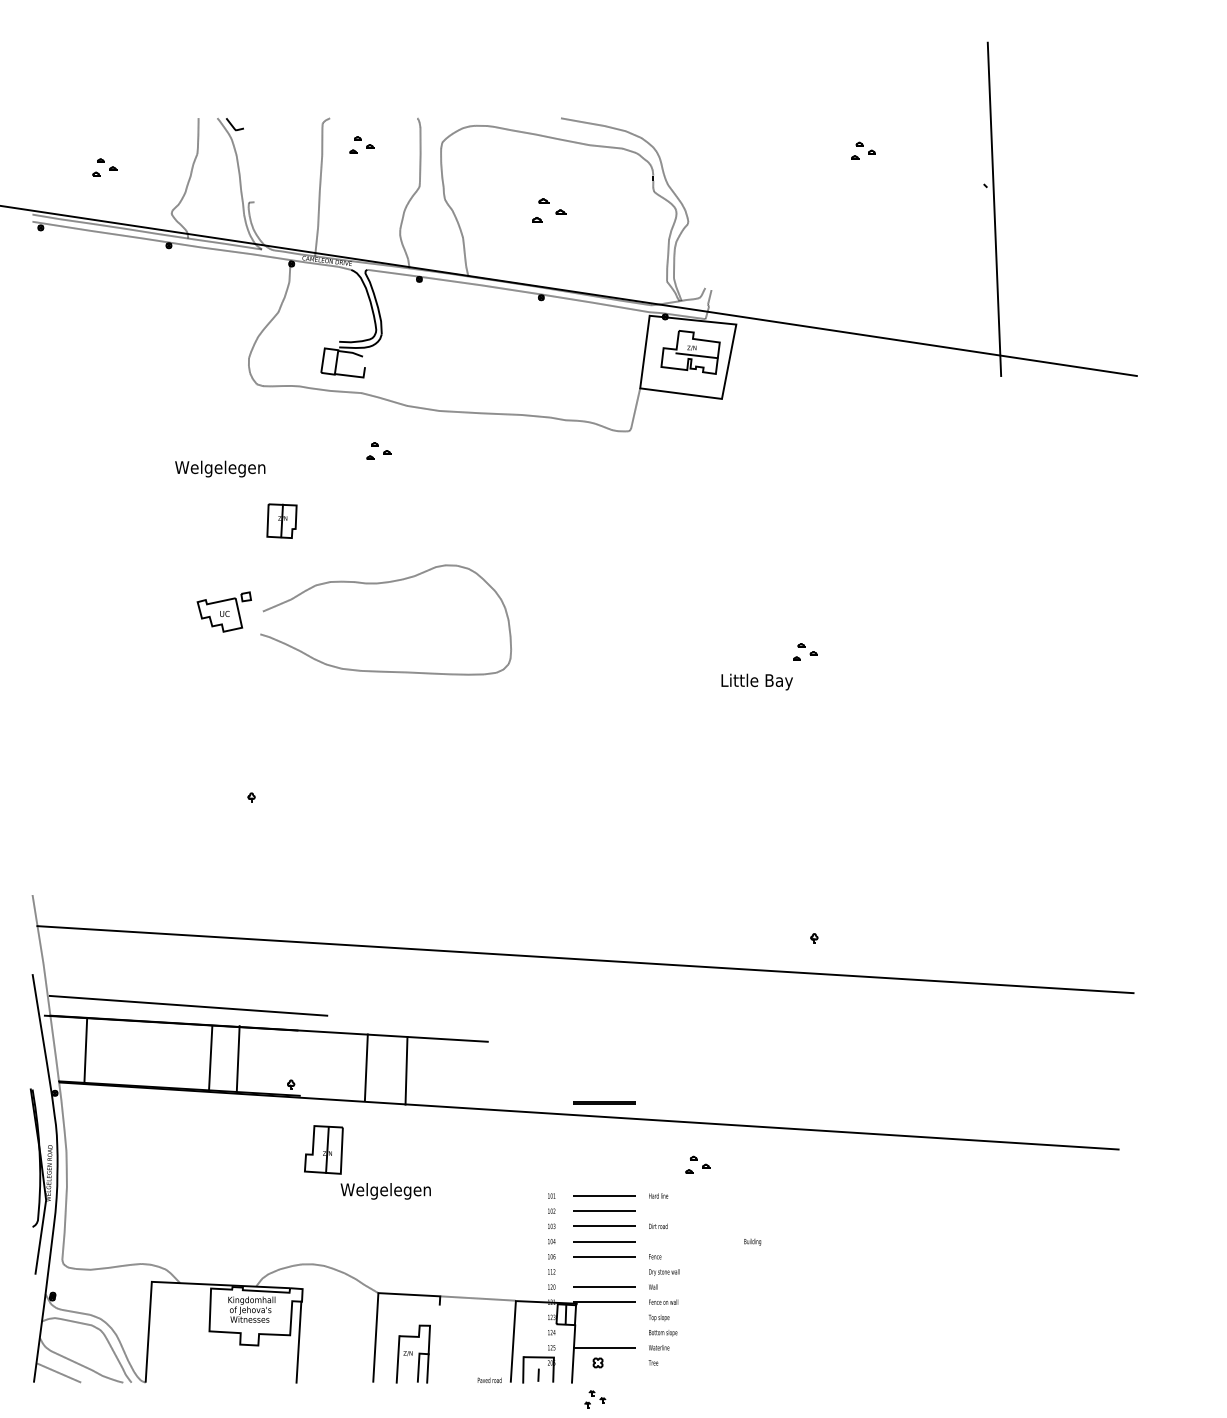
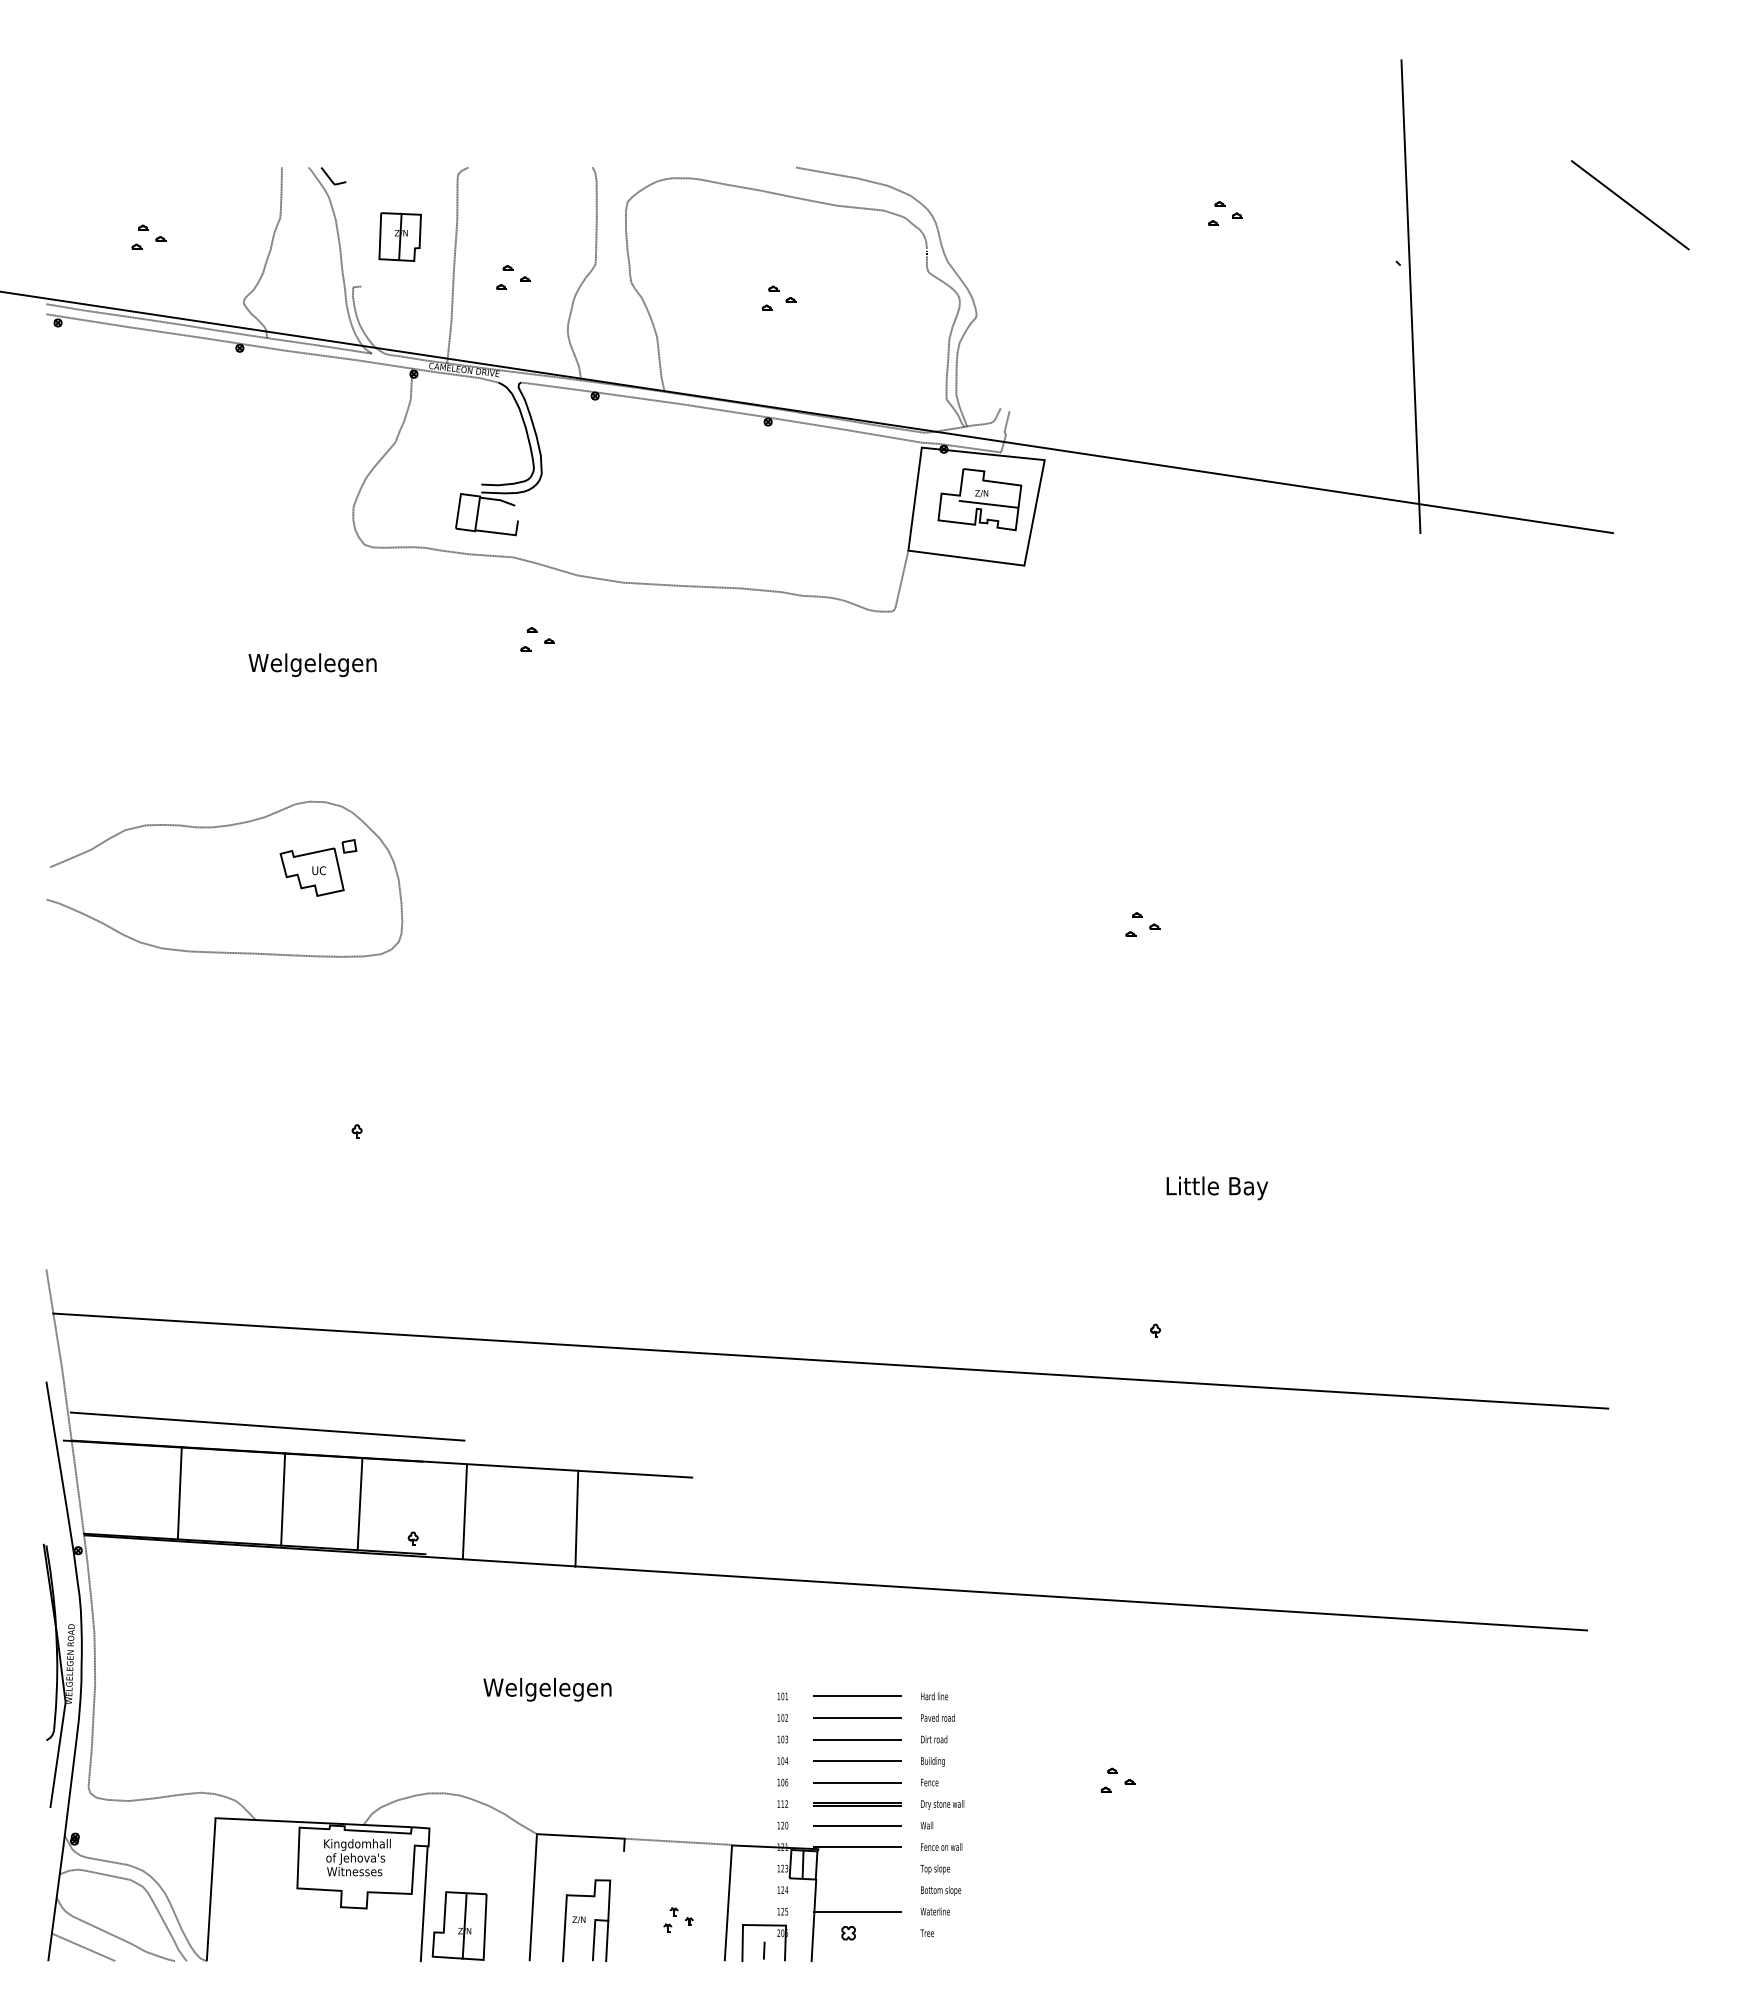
part: (361, 140) -> (513, 270), moved
line: (1148, 145) -> (1629, 205), added
part: (548, 209) -> (778, 297), size x0.71
part: (281, 520) -> (399, 236), moved
curve: (383, 583) -> (221, 827), moved
text: (757, 682) -> (1217, 1188), moved
line: (85, 1051) -> (179, 1493), moved
line: (210, 1058) -> (359, 1504), moved
line: (238, 1058) -> (283, 1499), moved
line: (366, 1067) -> (464, 1511), moved
line: (604, 1103) -> (857, 1803), moved
part: (323, 1149) -> (459, 1925), moved
part: (697, 1164) -> (1117, 1779), moved
text: (752, 1241) -> (932, 1761), moved
text: (489, 1380) -> (937, 1717), moved
part: (595, 1399) -> (678, 1919), moved

